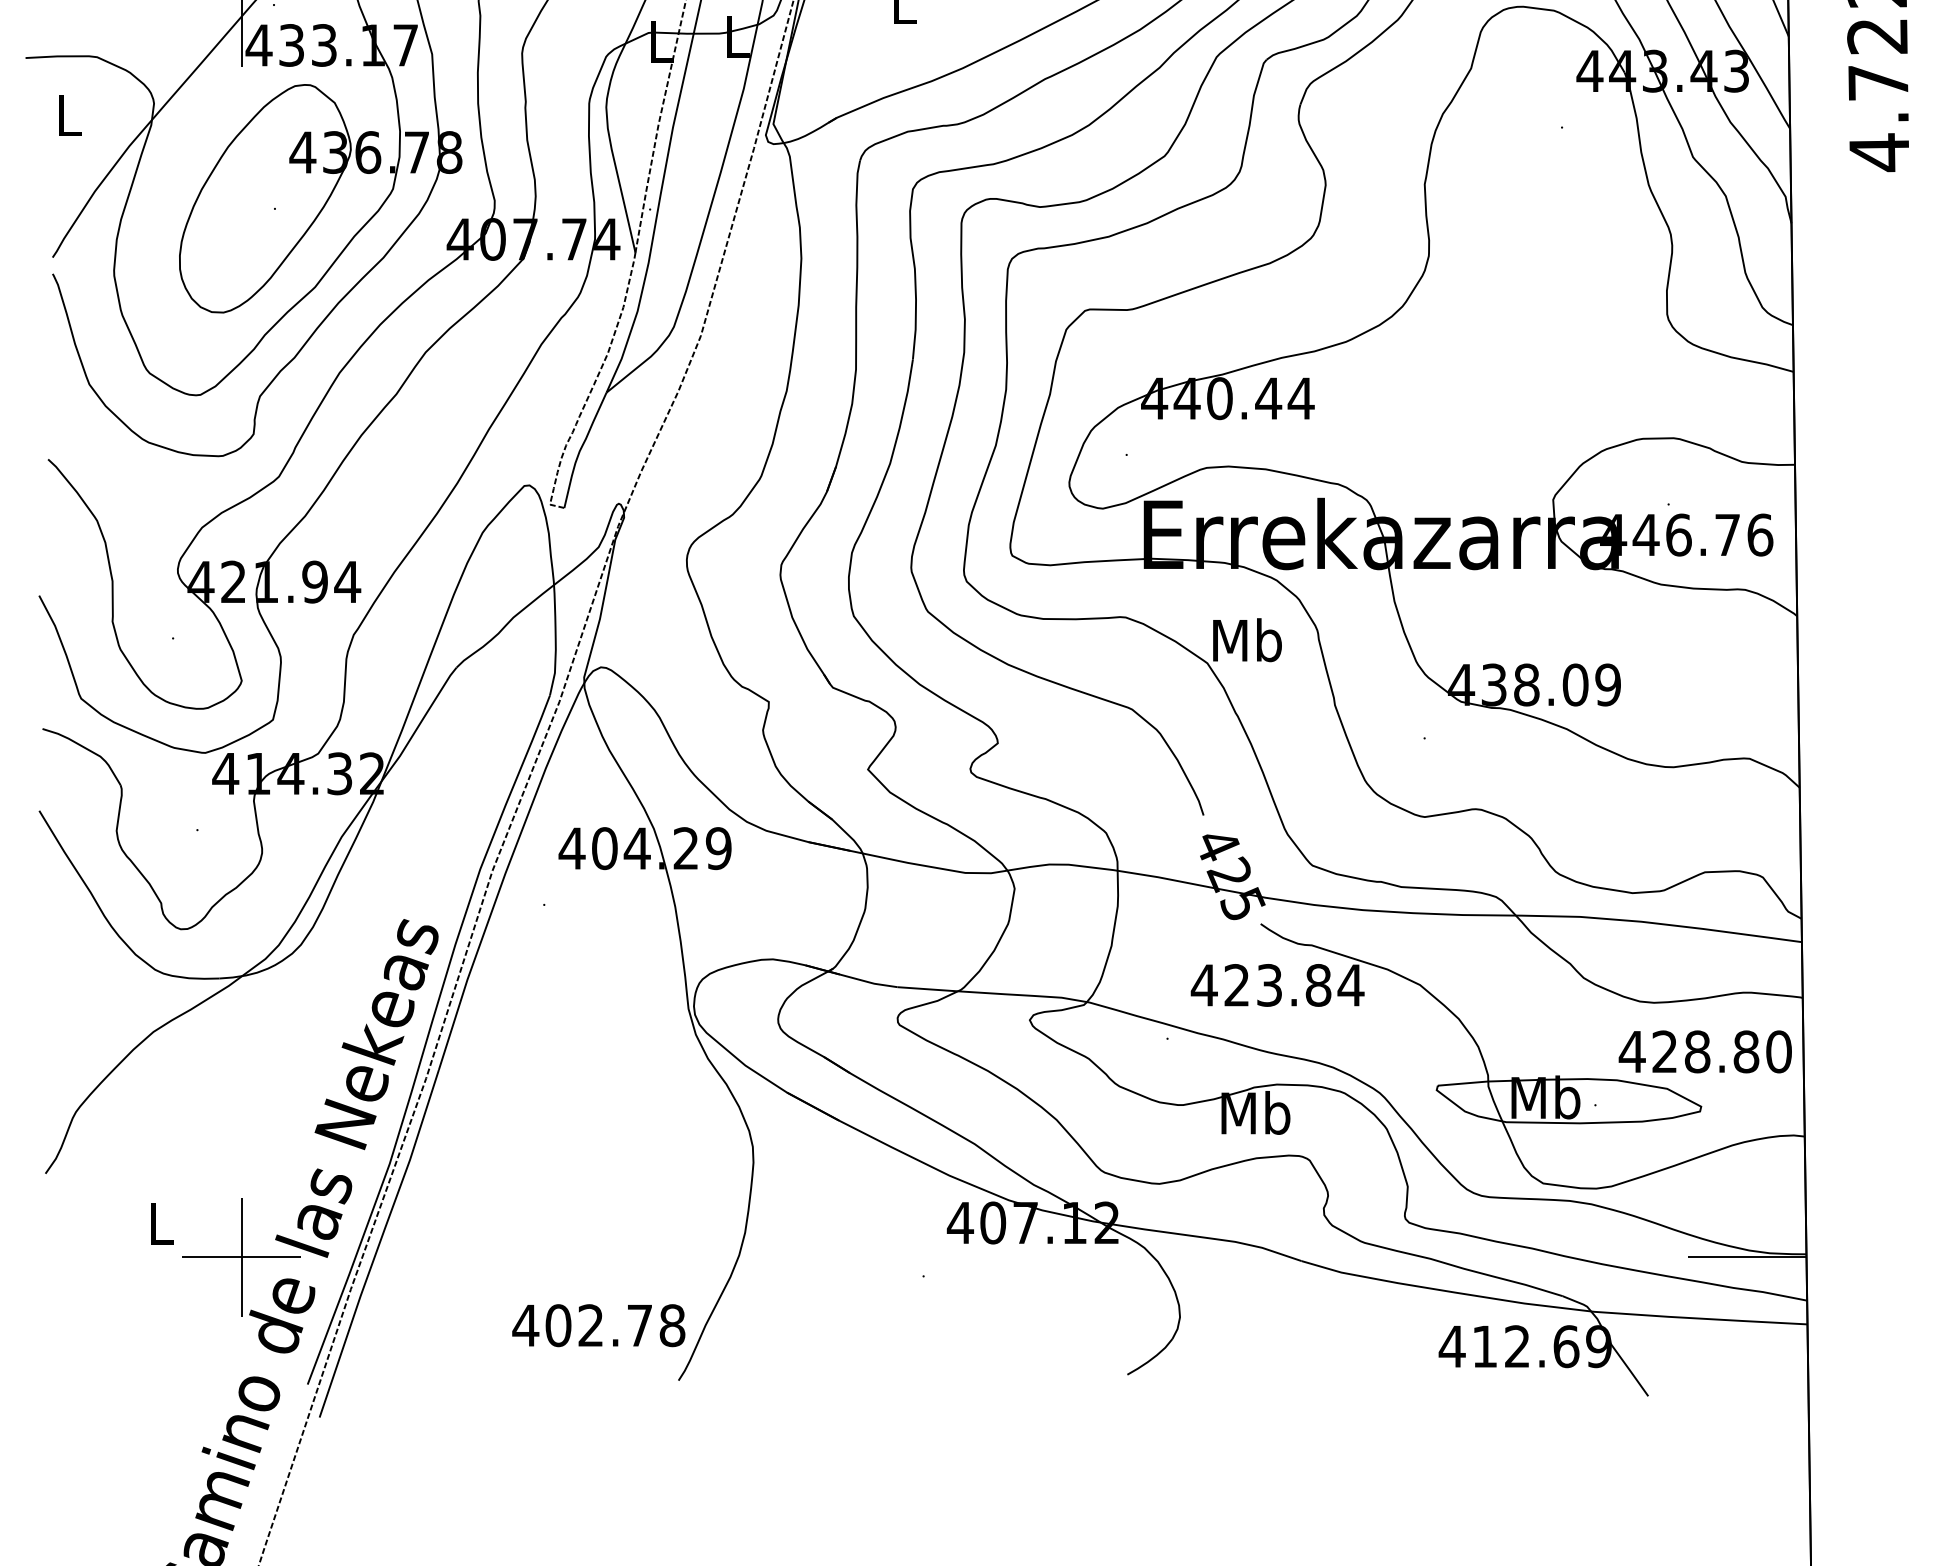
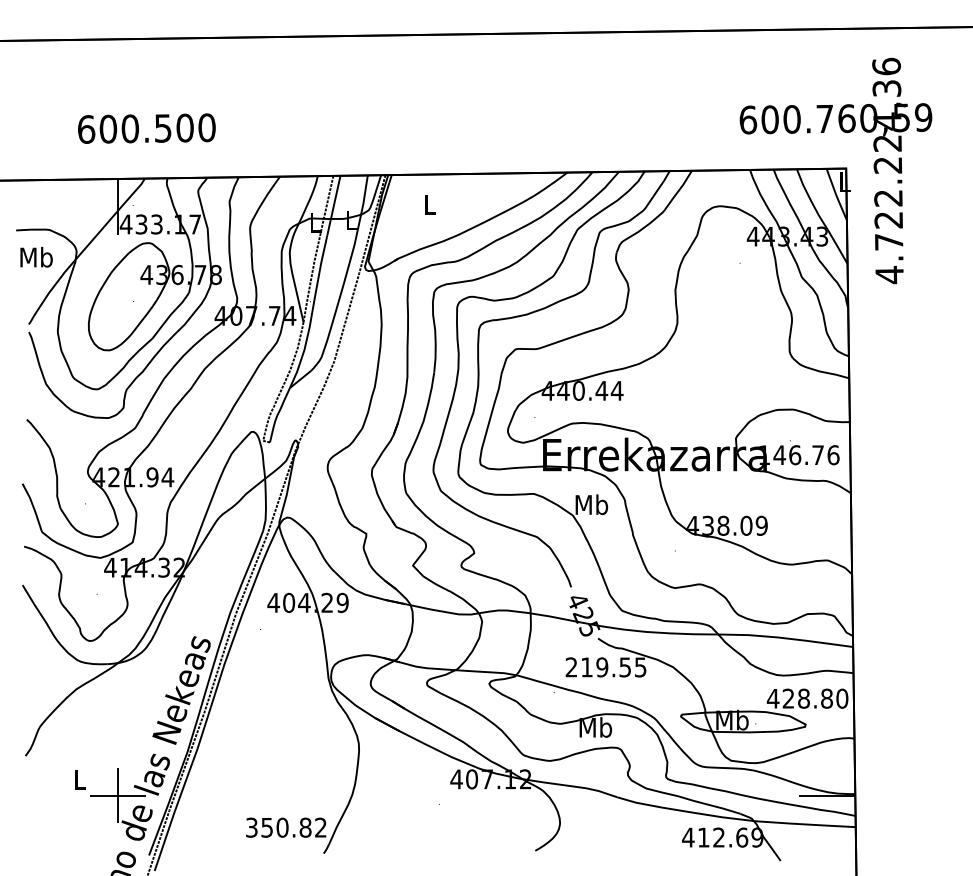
text: (68, 115) -> (36, 257), L -> Mb
text: (1613, 533) -> (764, 454), 446.76 -> 146.76
text: (1276, 985) -> (605, 667), 423.84 -> 219.55
text: (597, 1325) -> (285, 827), 402.78 -> 350.82

